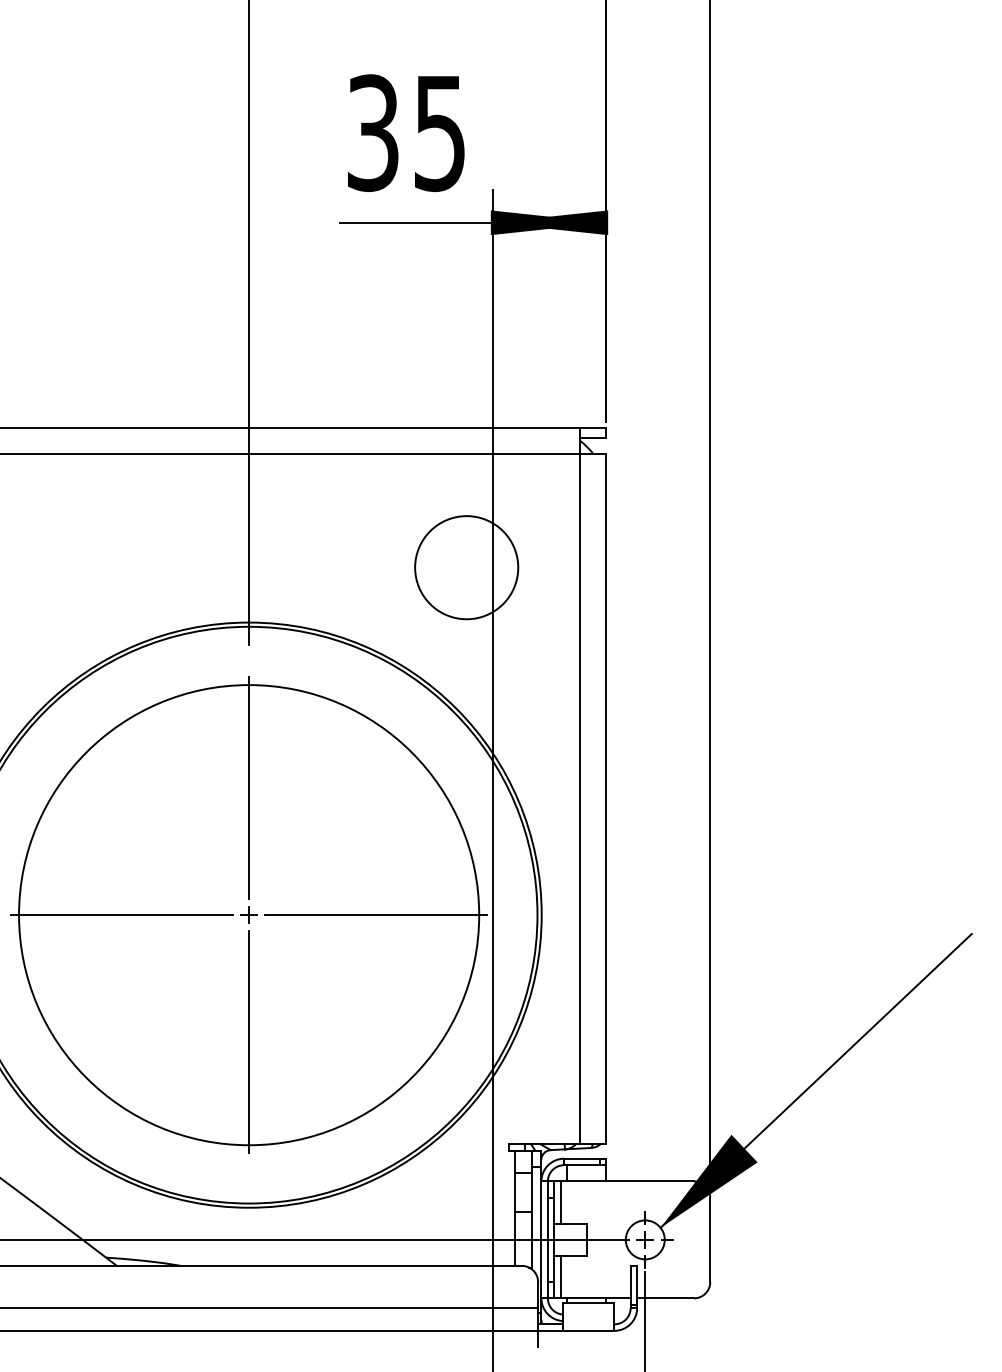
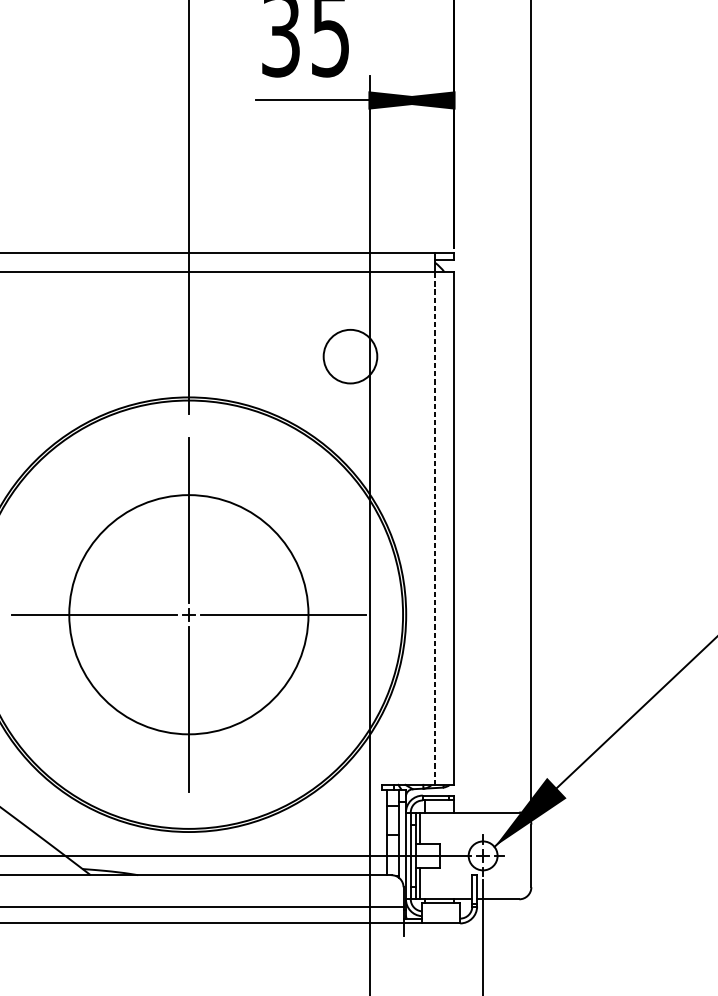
circle: (466, 567) -> (350, 356), size x0.7
line: (580, 798) -> (435, 528), solid -> dashed
circle: (249, 915) -> (189, 614), size x0.7

